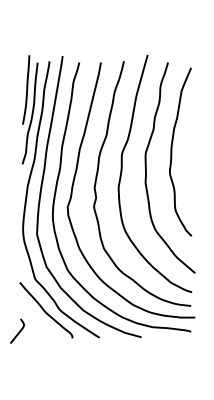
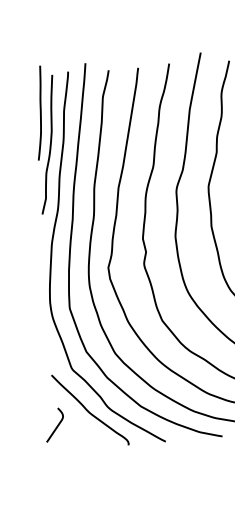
curve: (18, 331) -> (56, 425), moved

